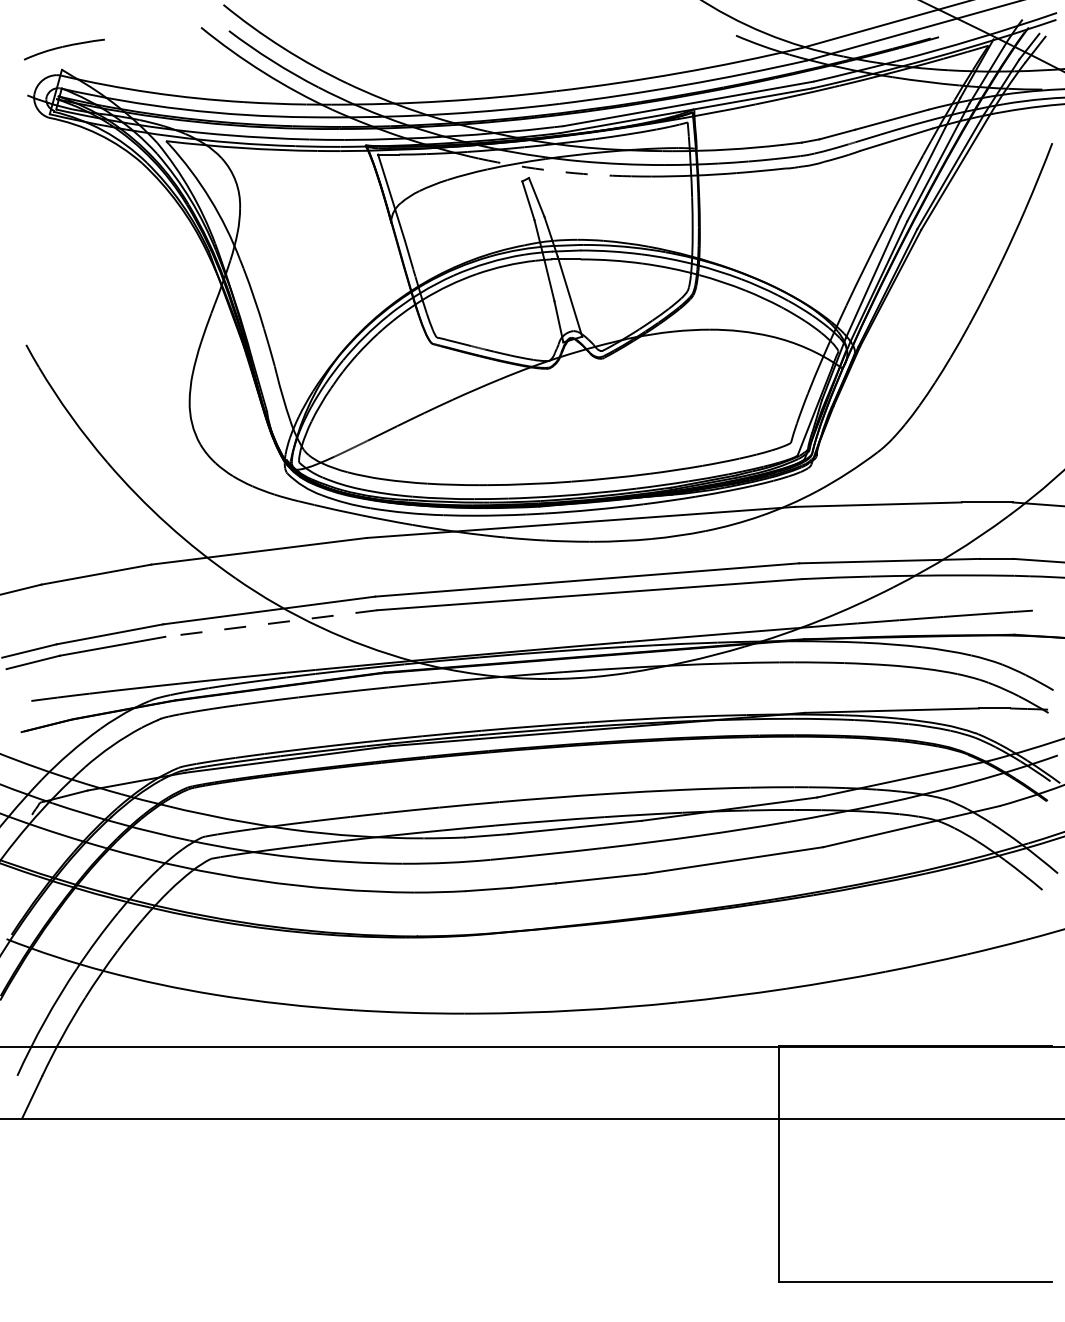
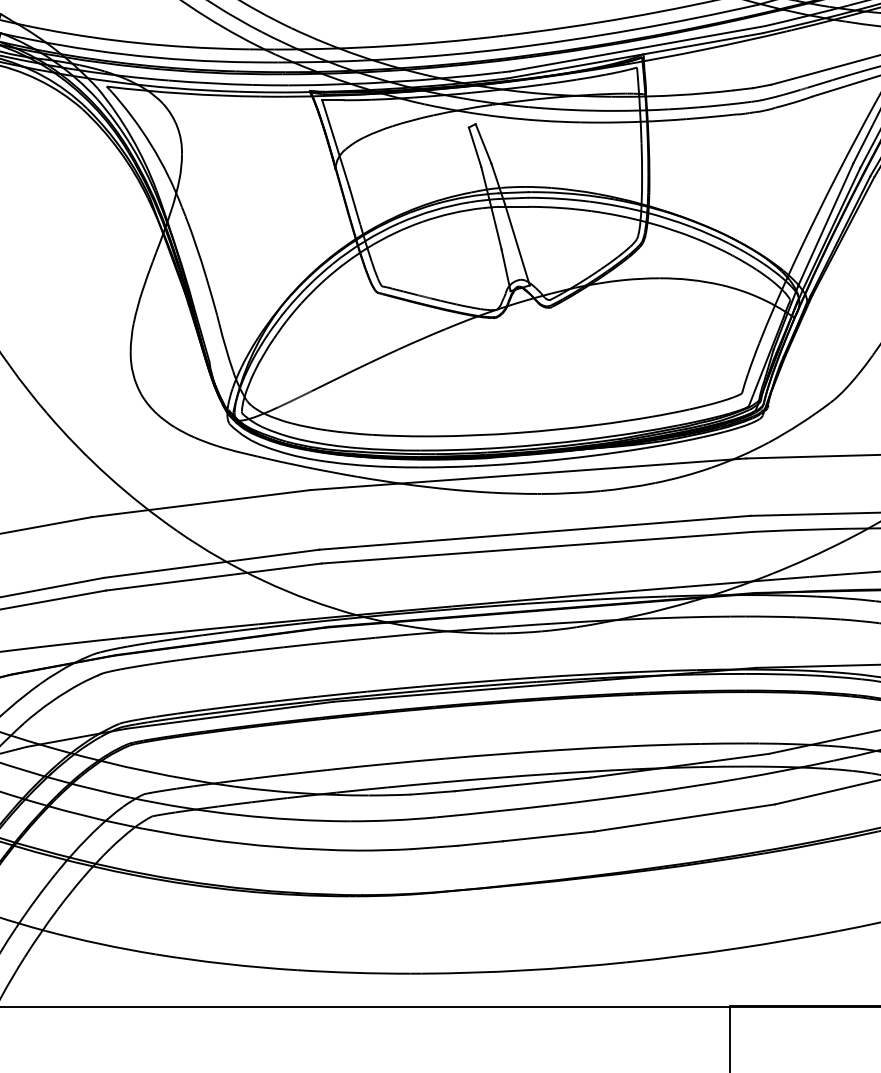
arc: (554, 171) -> (501, 117), dashed -> solid
line: (271, 623) -> (213, 577), dashed -> solid

